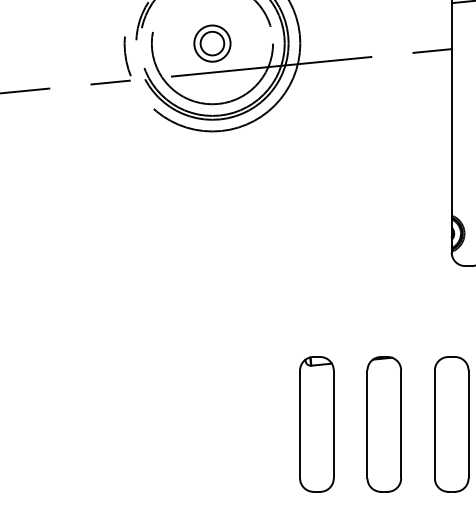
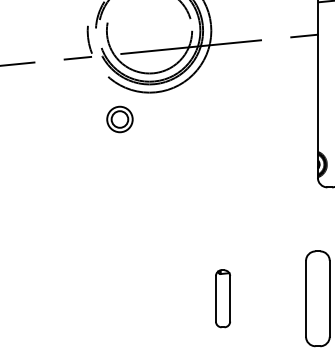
part: (212, 43) -> (120, 119), moved
part: (316, 424) -> (222, 298), size x0.6
part: (383, 424) -> (269, 298), removed

